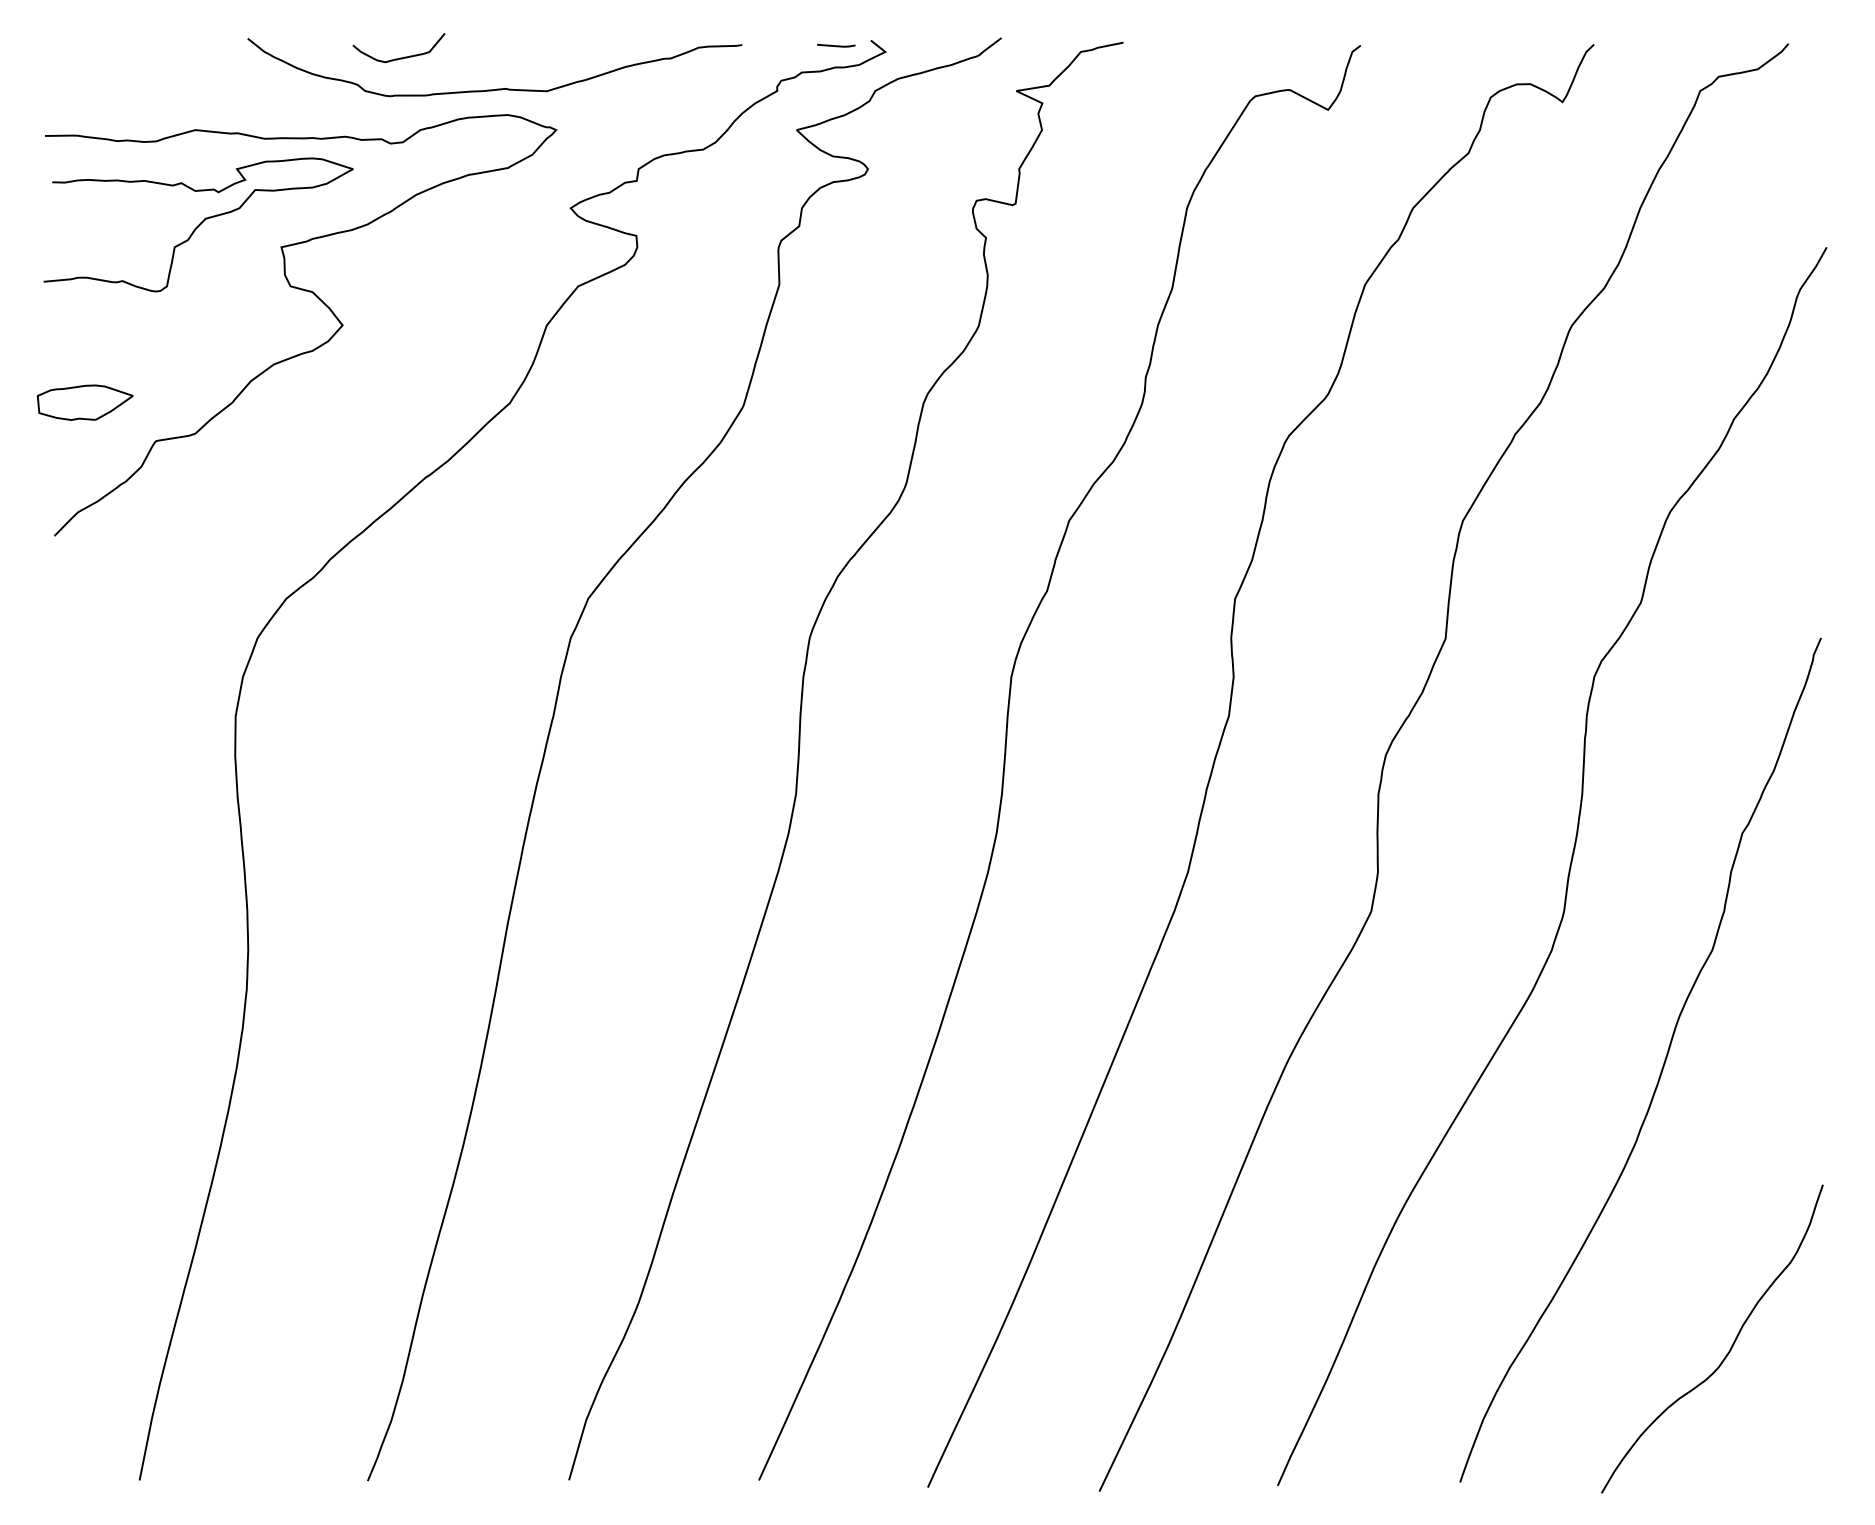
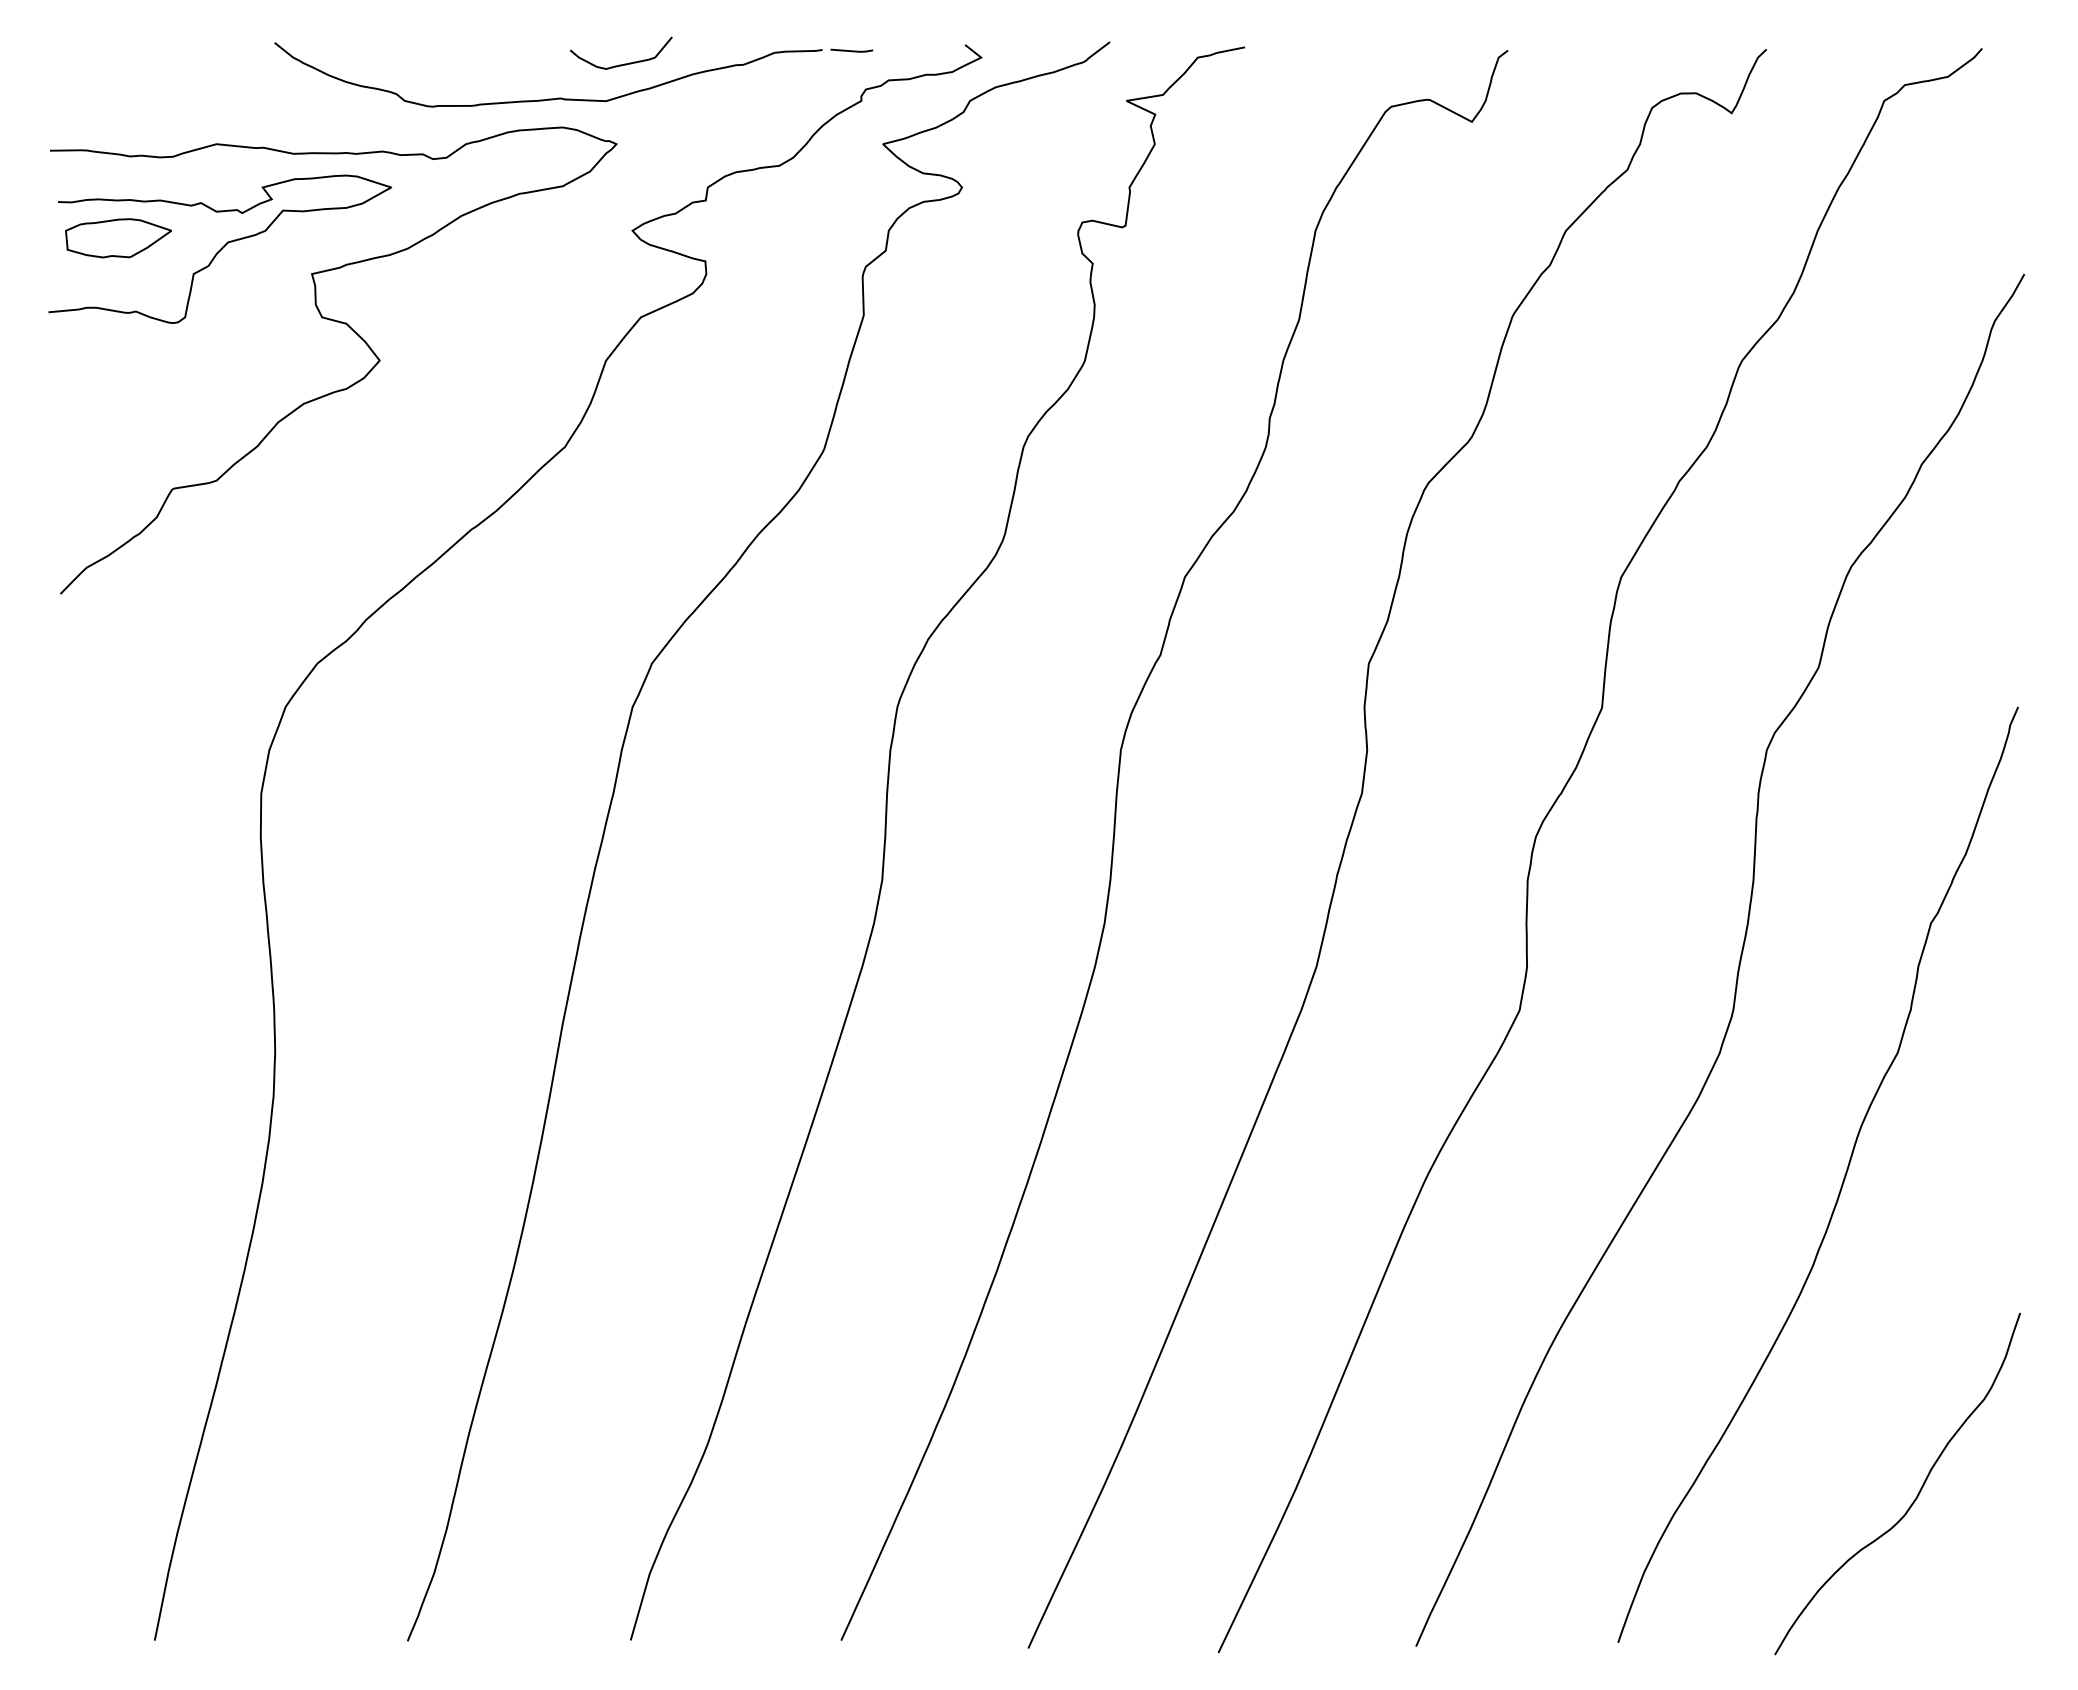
line: (835, 45) -> (851, 50), moved
curve: (401, 57) -> (624, 63), moved
part: (85, 402) -> (118, 238), moved

